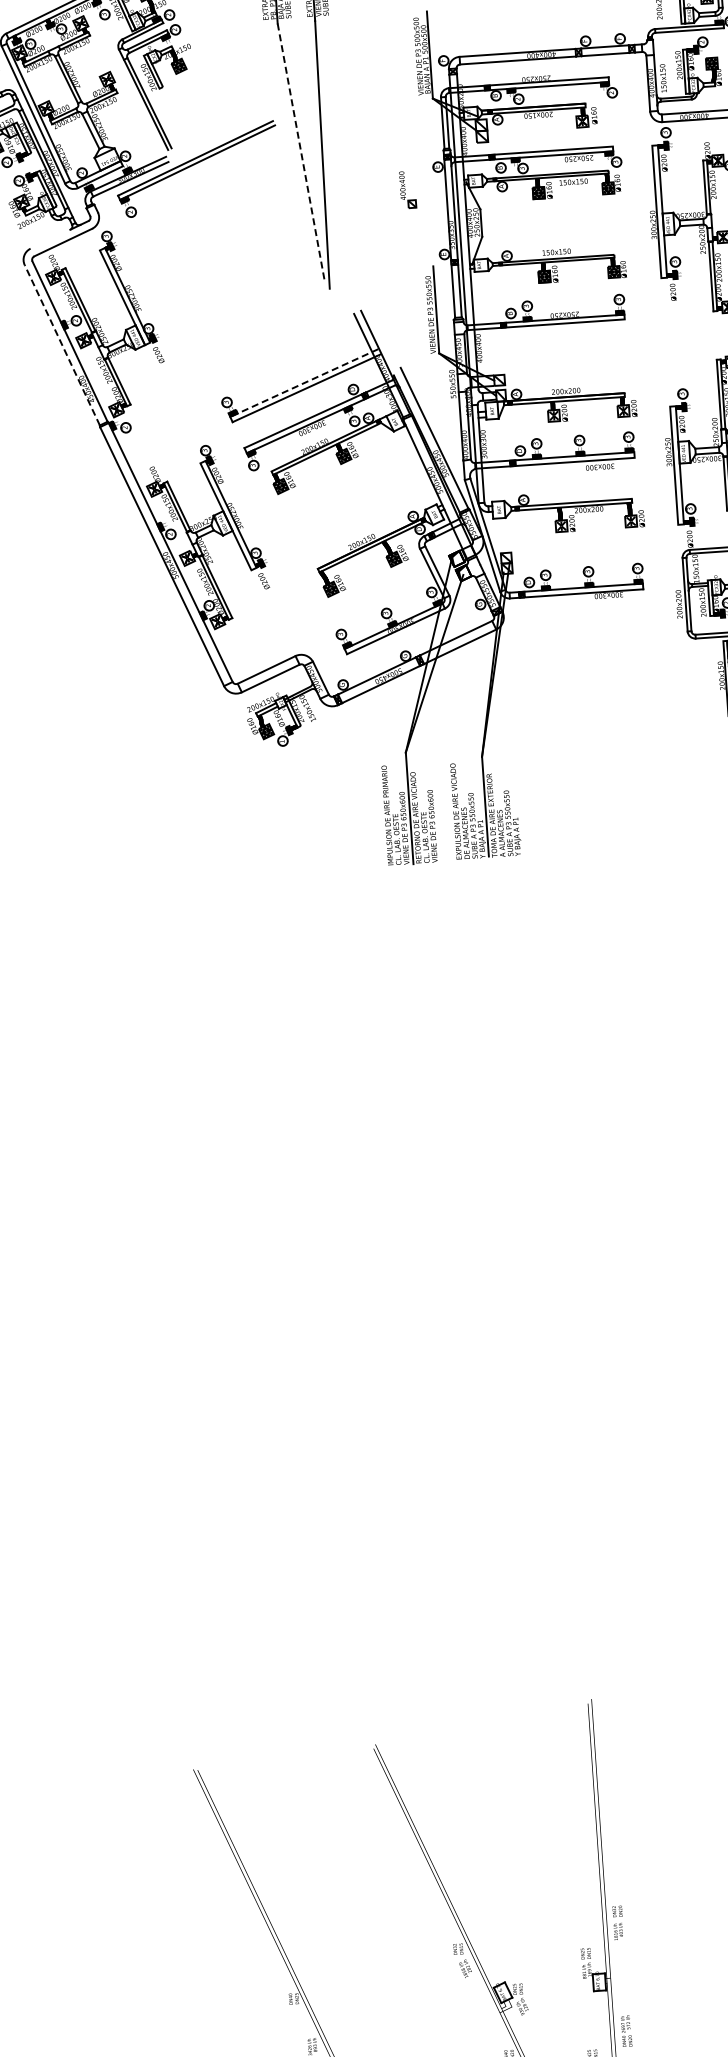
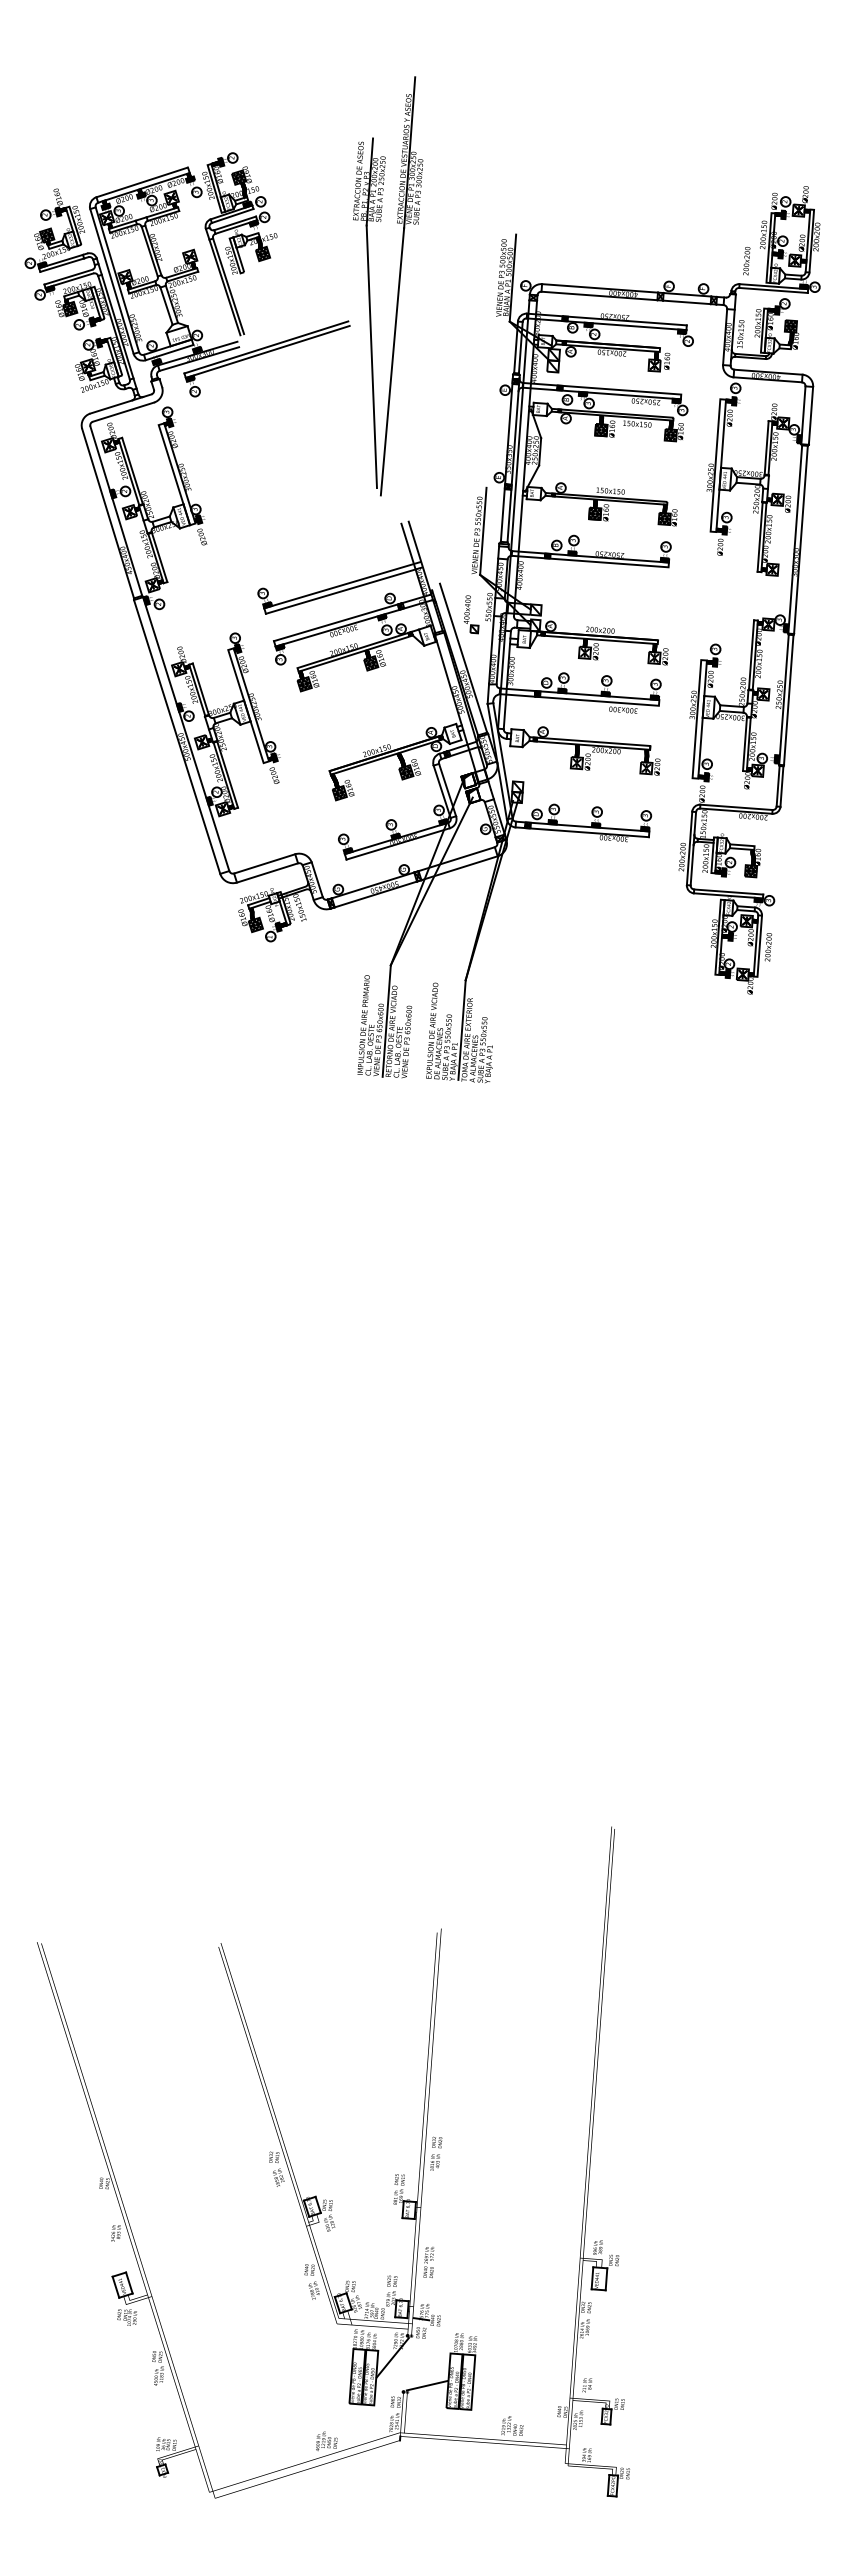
line: (301, 153) -> (371, 357), dashed -> solid
part: (407, 189) -> (471, 614), moved
line: (50, 238) -> (111, 406), added
line: (62, 345) -> (108, 513), dashed -> solid
line: (303, 383) -> (341, 585), dashed -> solid

